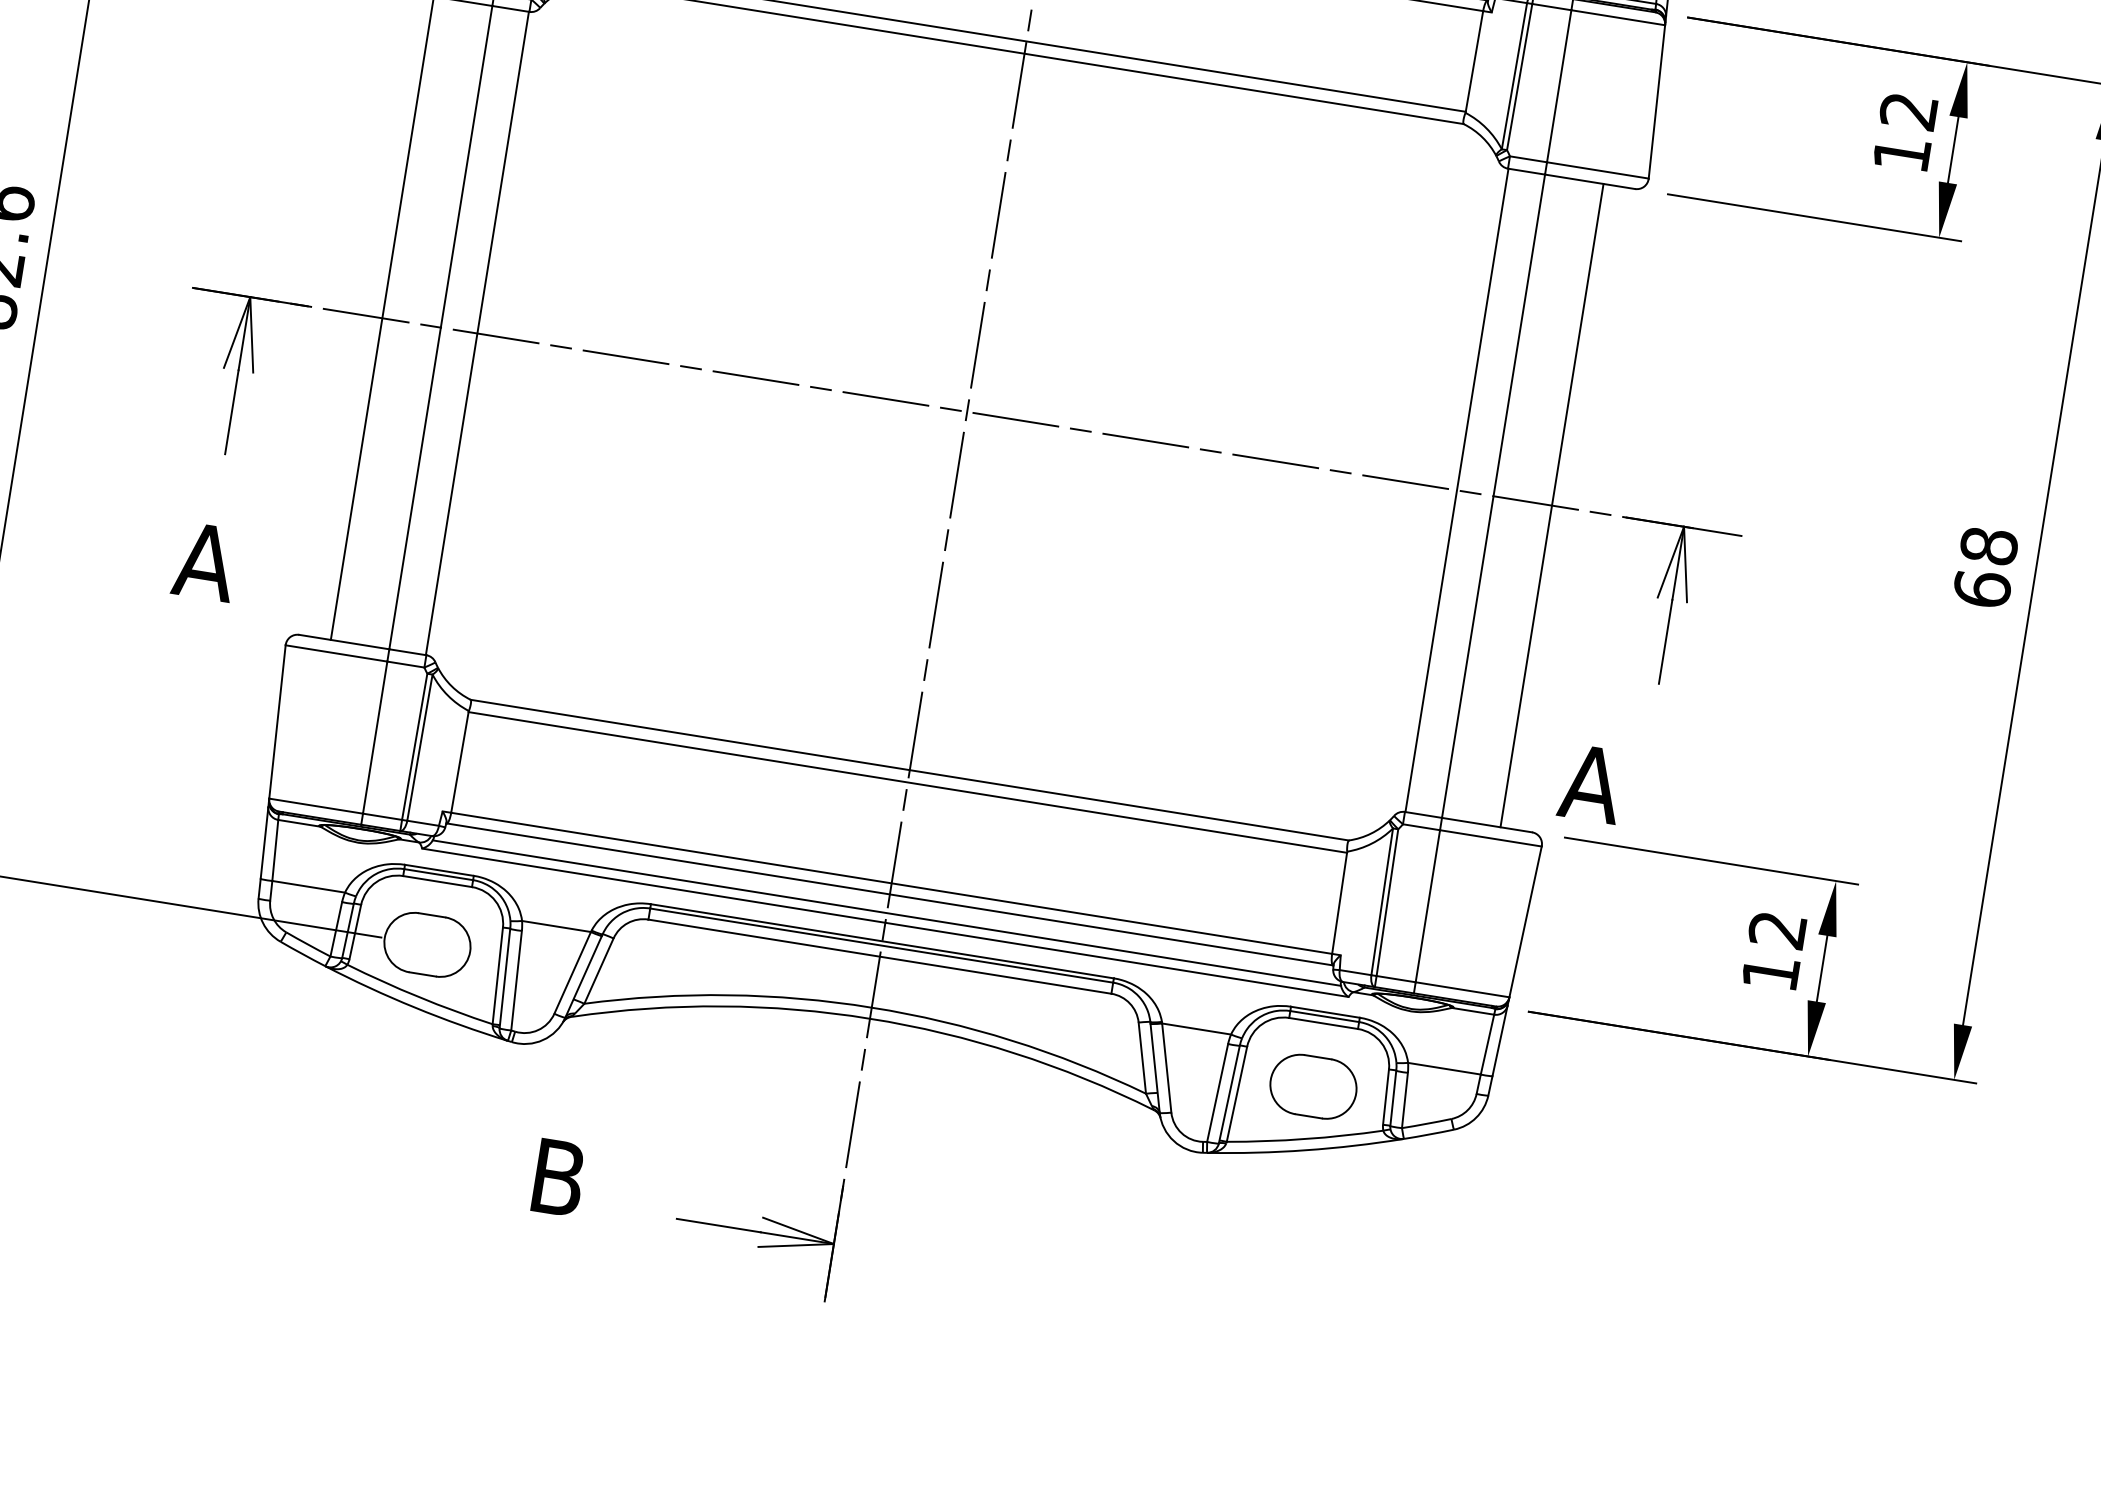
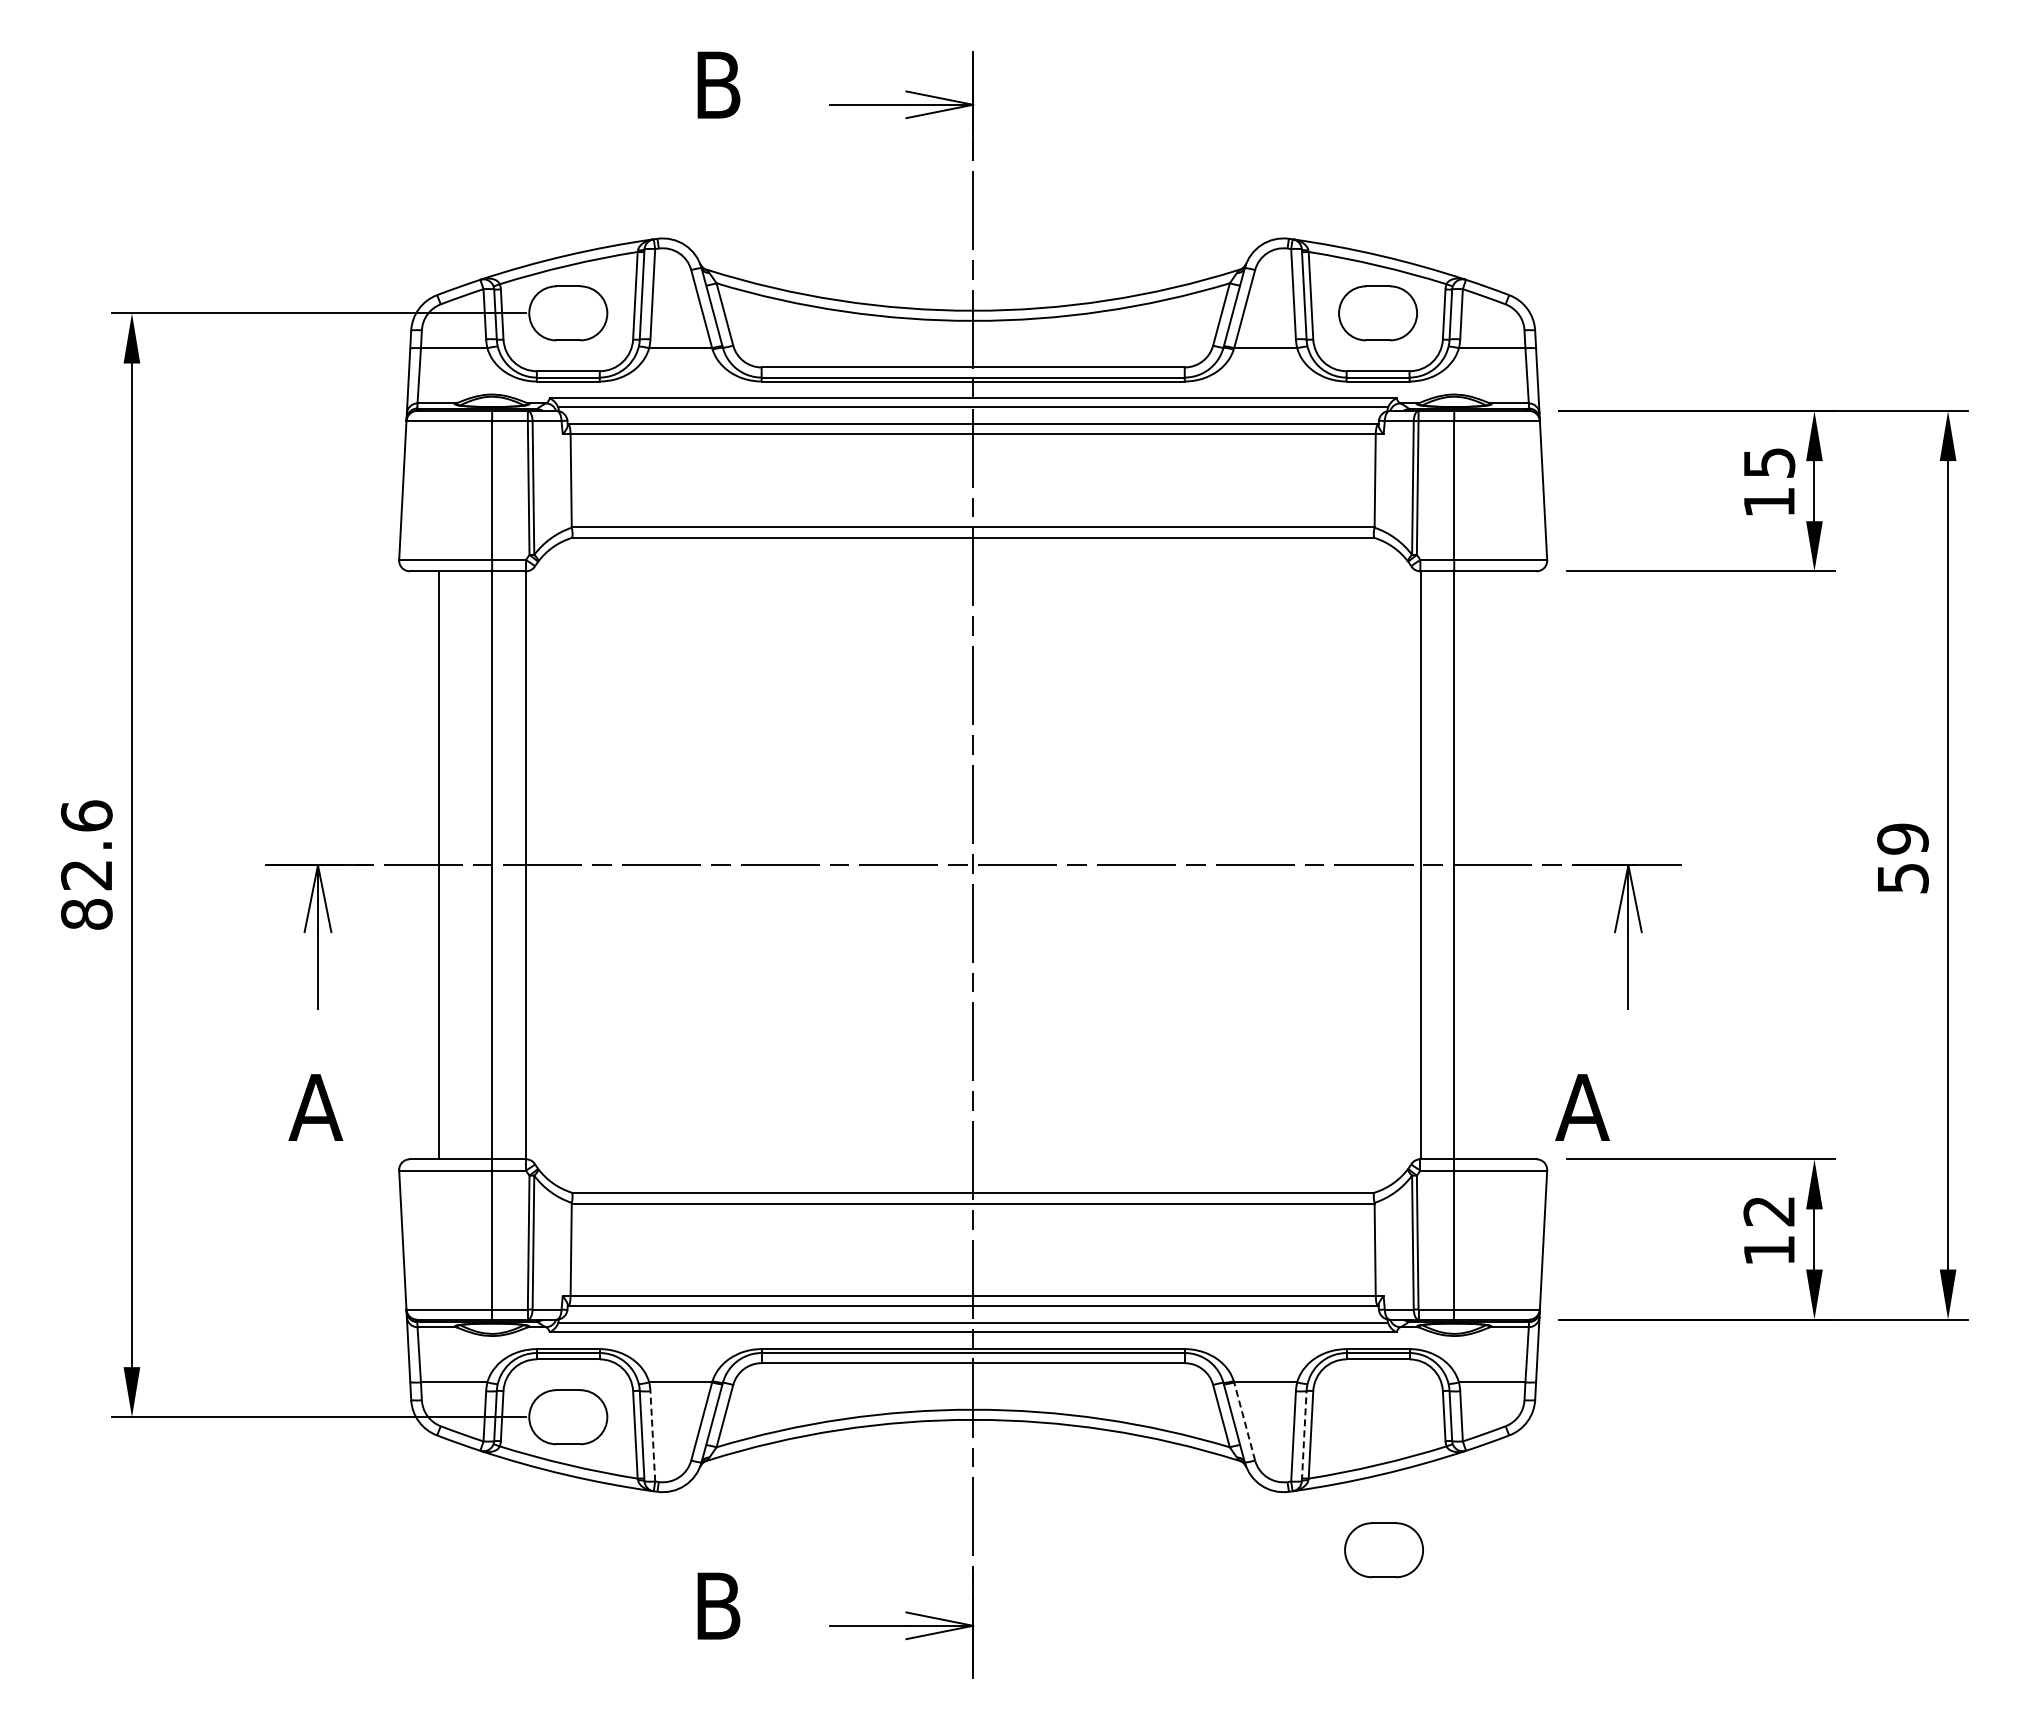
text: (1909, 110) -> (1769, 462), 12 -> 15
line: (1551, 505) -> (1507, 865), removed
text: (1985, 567) -> (1902, 858), 68 -> 59
line: (516, 979) -> (652, 1435), solid -> dashed
line: (1166, 1068) -> (1244, 1421), solid -> dashed
part: (1312, 1086) -> (1383, 1550), moved
line: (1229, 1093) -> (1304, 1435), solid -> dashed

